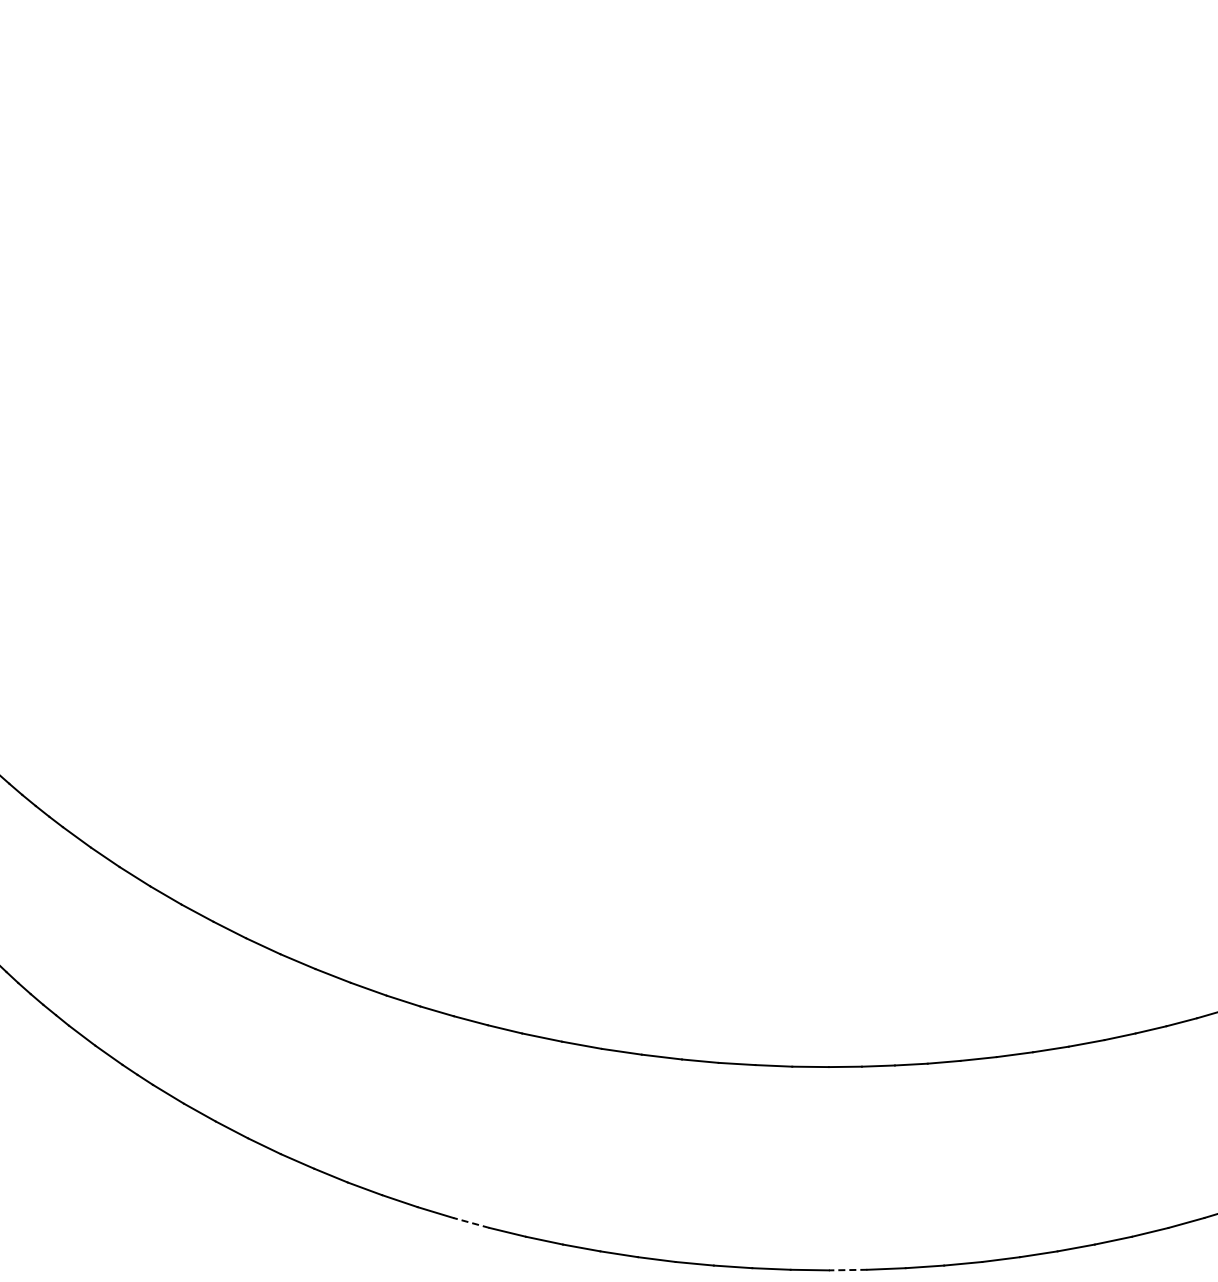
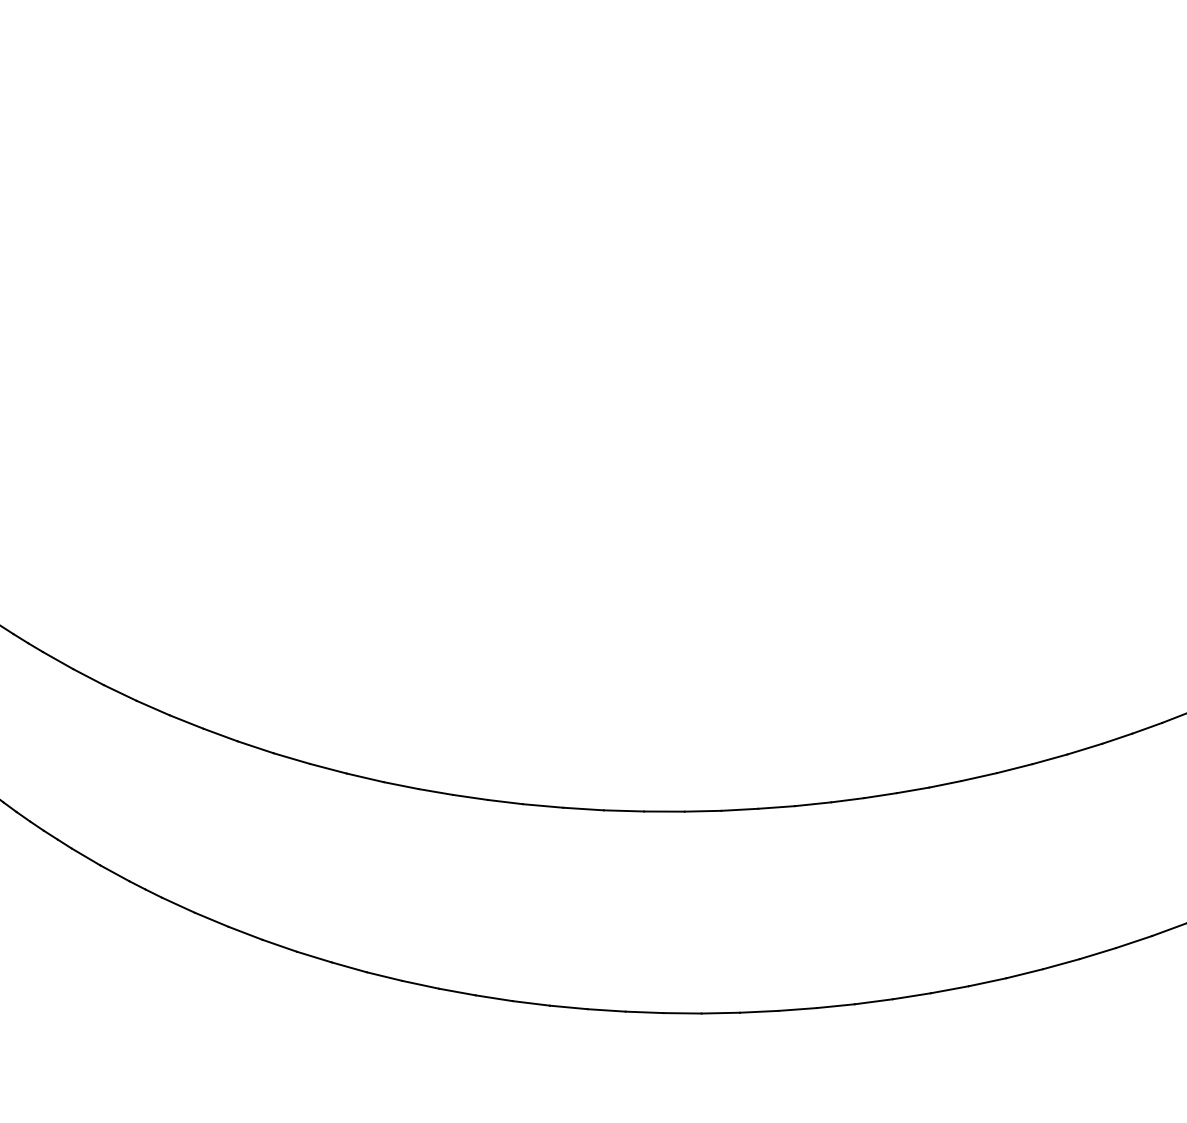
line: (471, 1222) -> (494, 997), dashed -> solid
line: (847, 1270) -> (873, 1002), dashed -> solid

